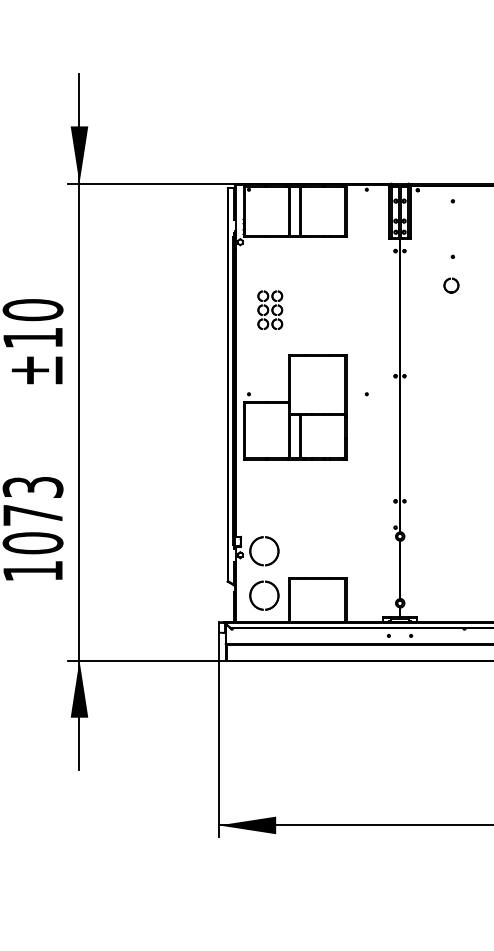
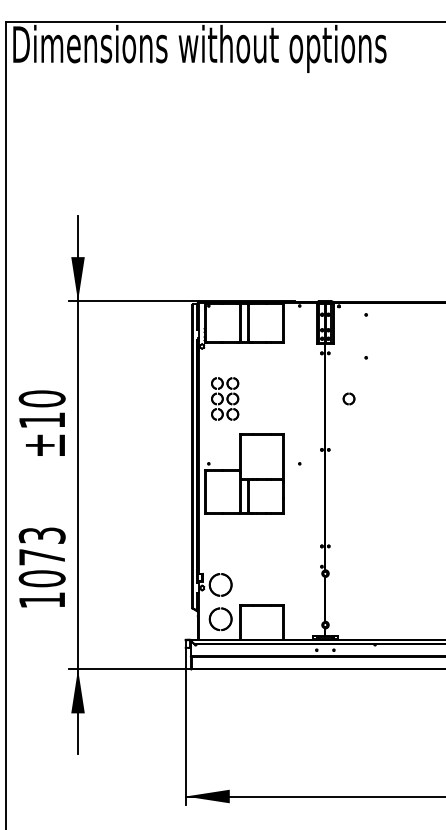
part: (450, 284) -> (348, 398), moved
part: (270, 309) -> (225, 398), size x1.43

